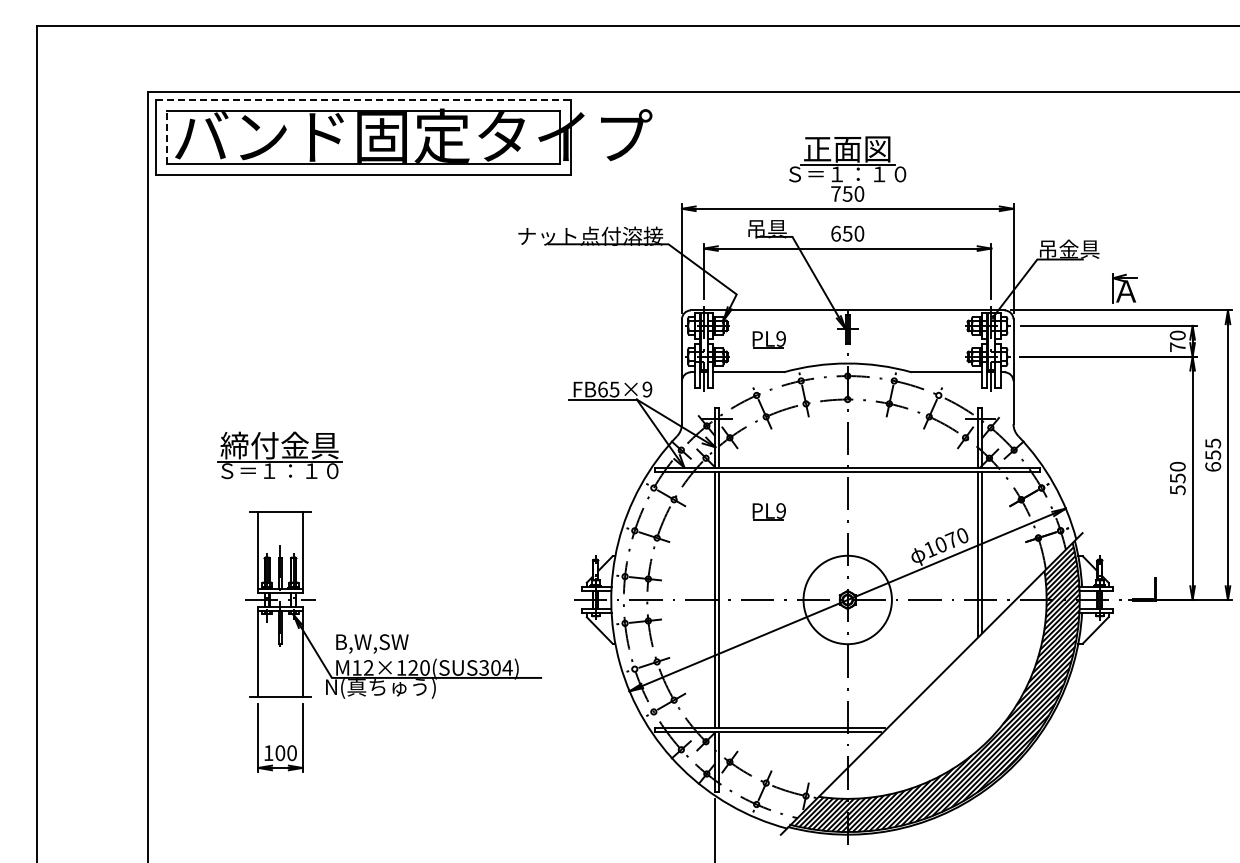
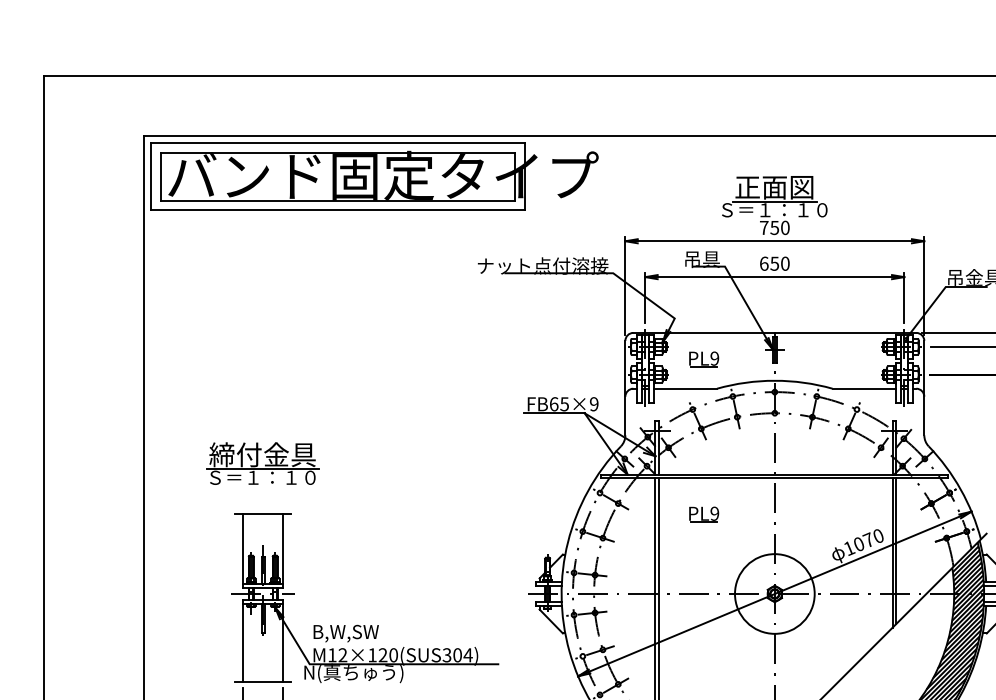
line: (363, 99) -> (338, 142), dashed -> solid
line: (166, 137) -> (160, 176), dashed -> solid

